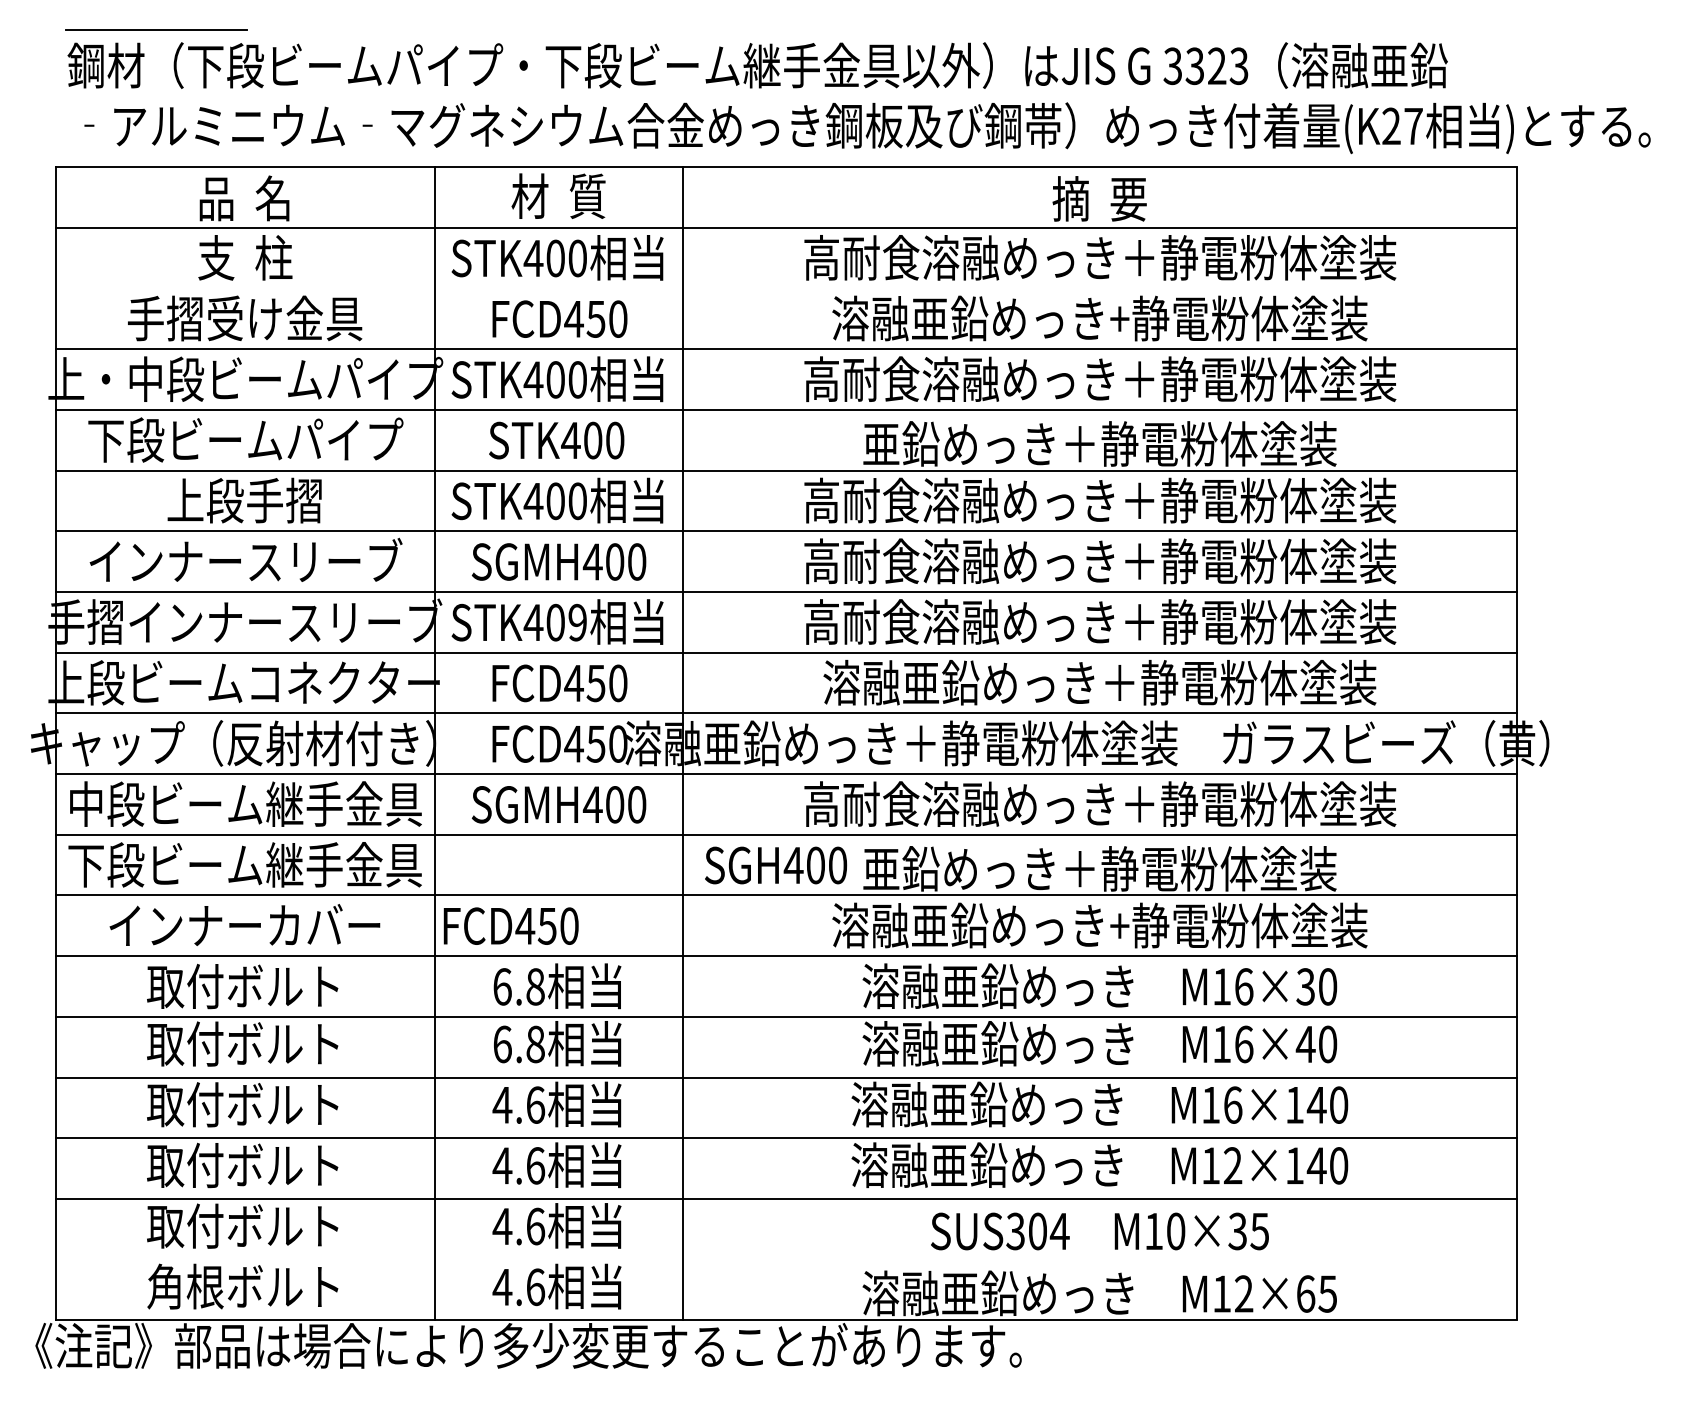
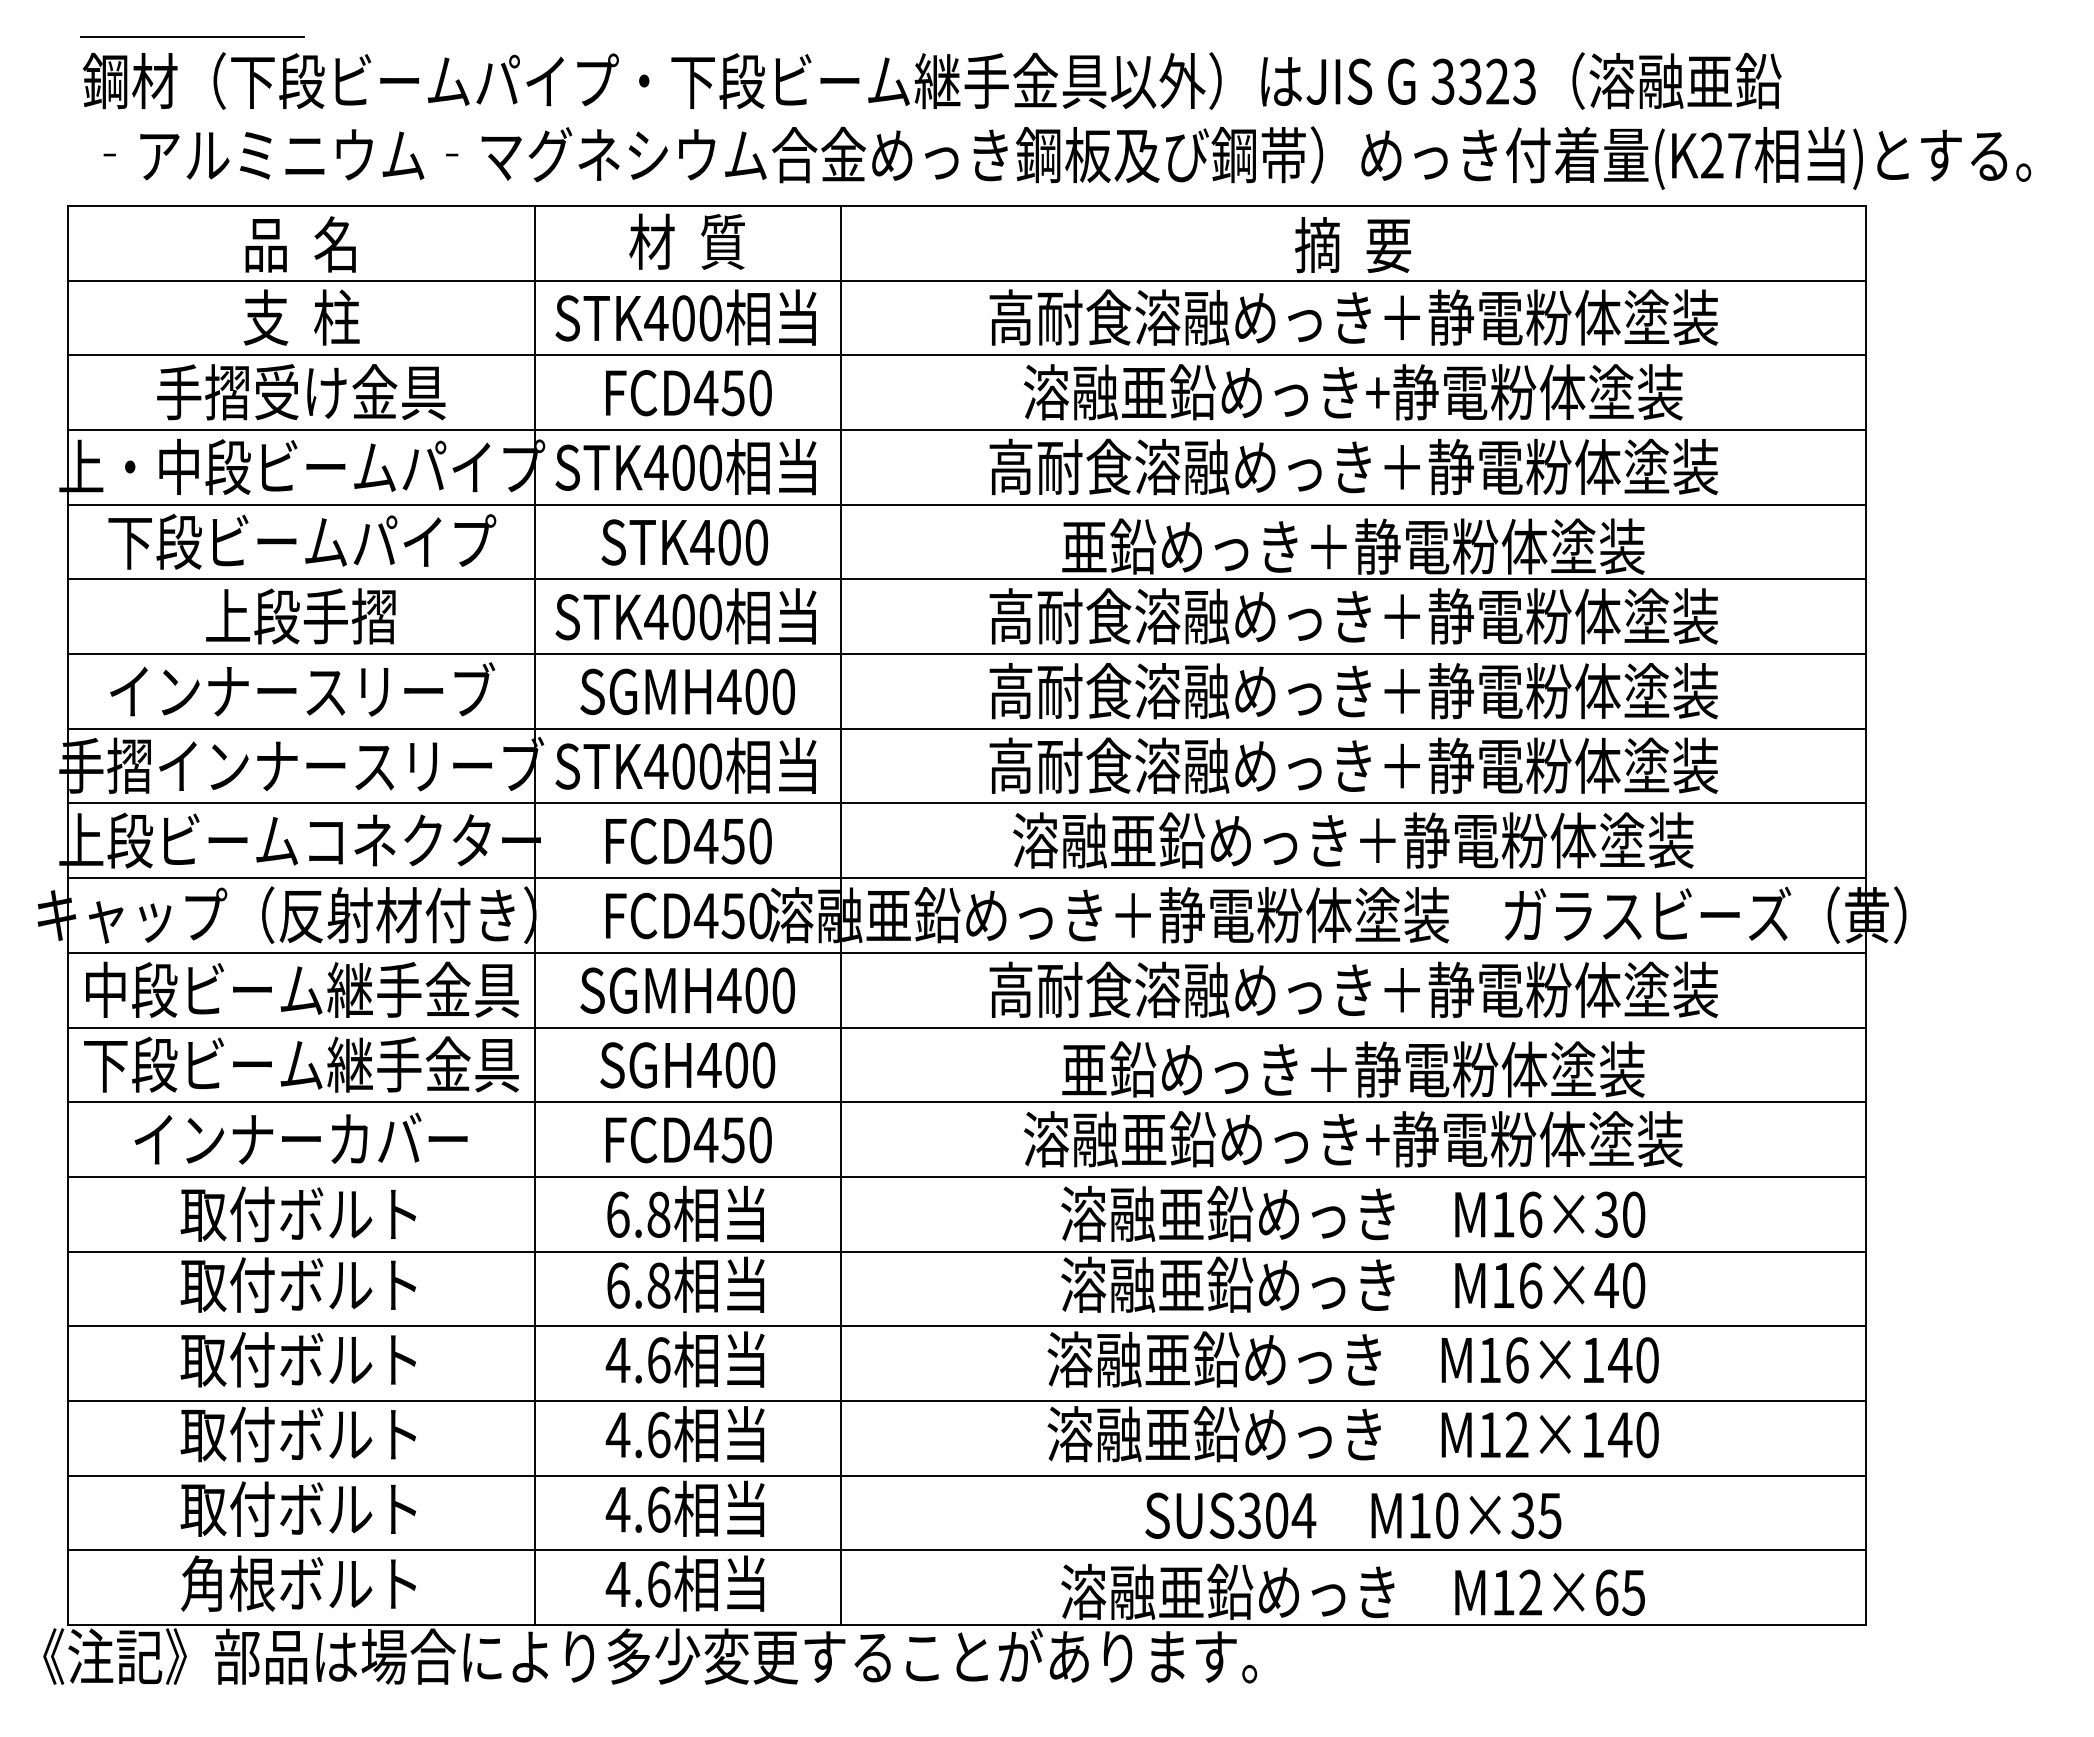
line: (786, 288) -> (967, 355), added
text: (577, 622) -> (710, 766), STK409 -> STK400
text: (775, 865) -> (687, 1065), moved
text: (510, 926) -> (688, 1140), moved
line: (786, 1259) -> (967, 1550), added

